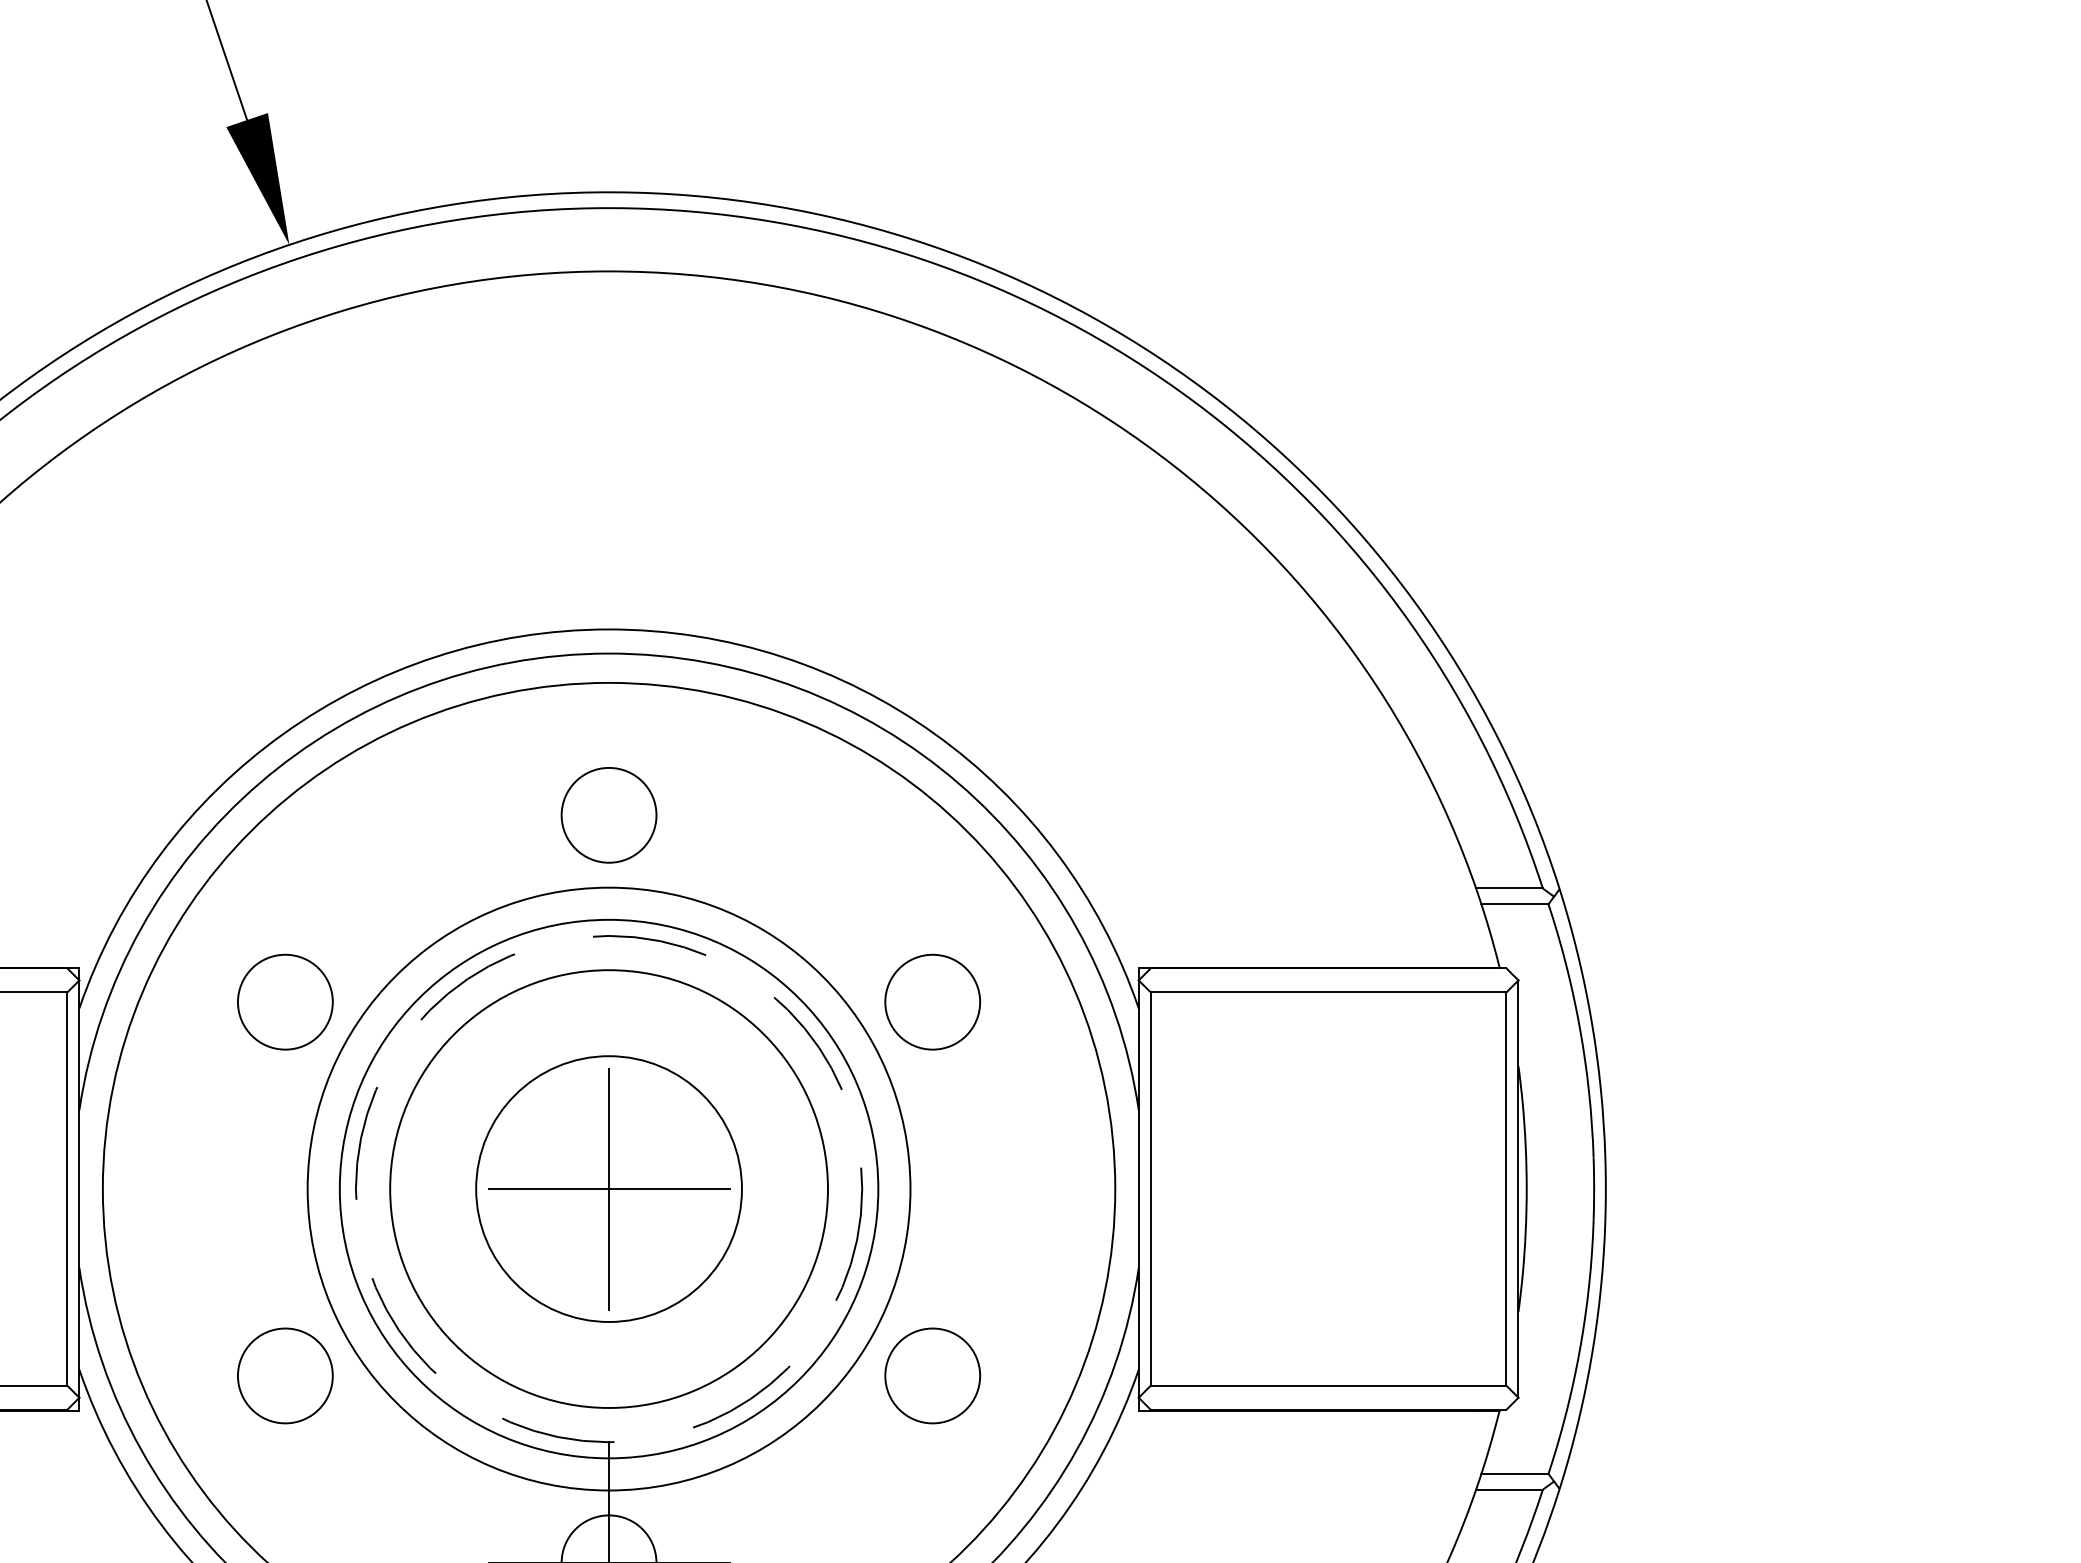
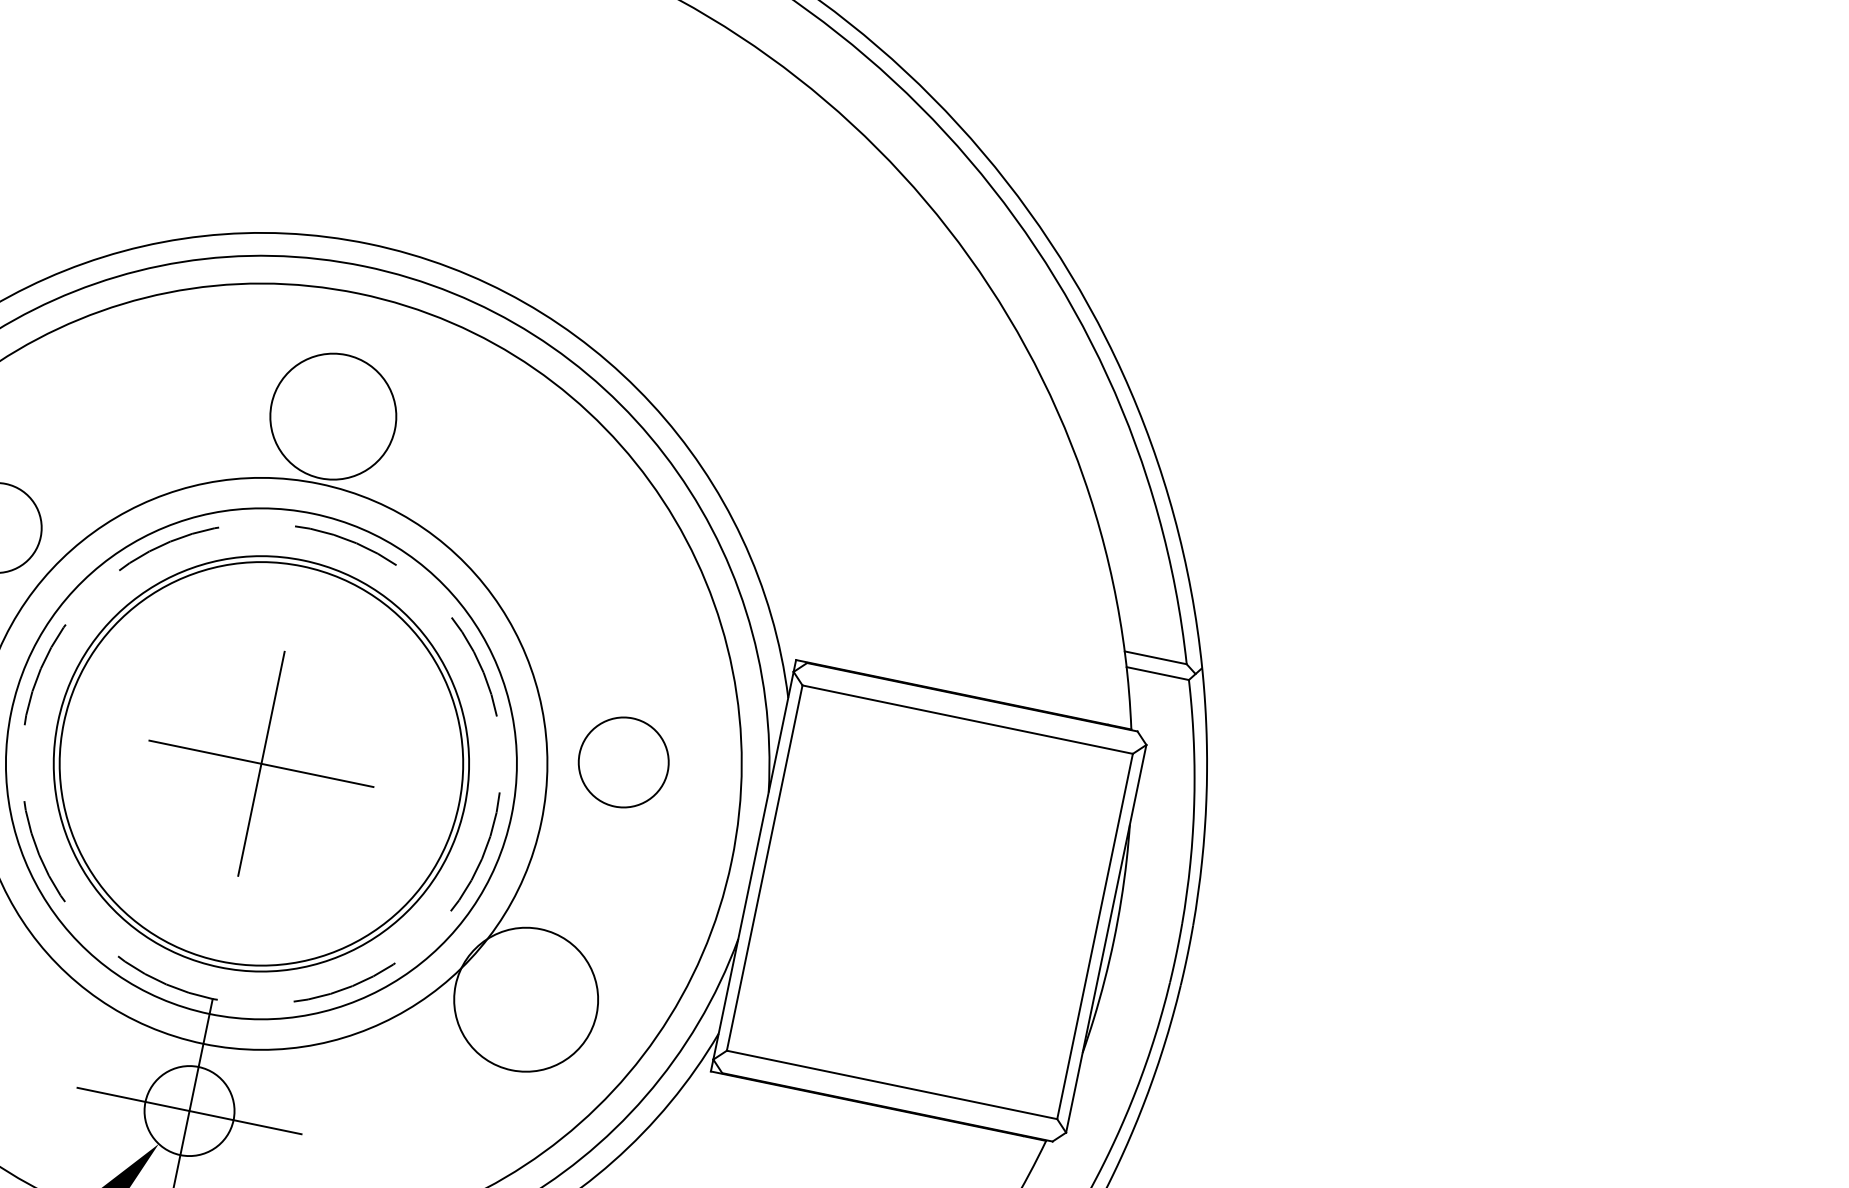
circle: (608, 814) -> (332, 415), size x1.4
circle: (932, 1001) -> (623, 761), moved
circle: (608, 1188) -> (261, 763), size x1.6
circle: (932, 1375) -> (526, 999), size x1.6

